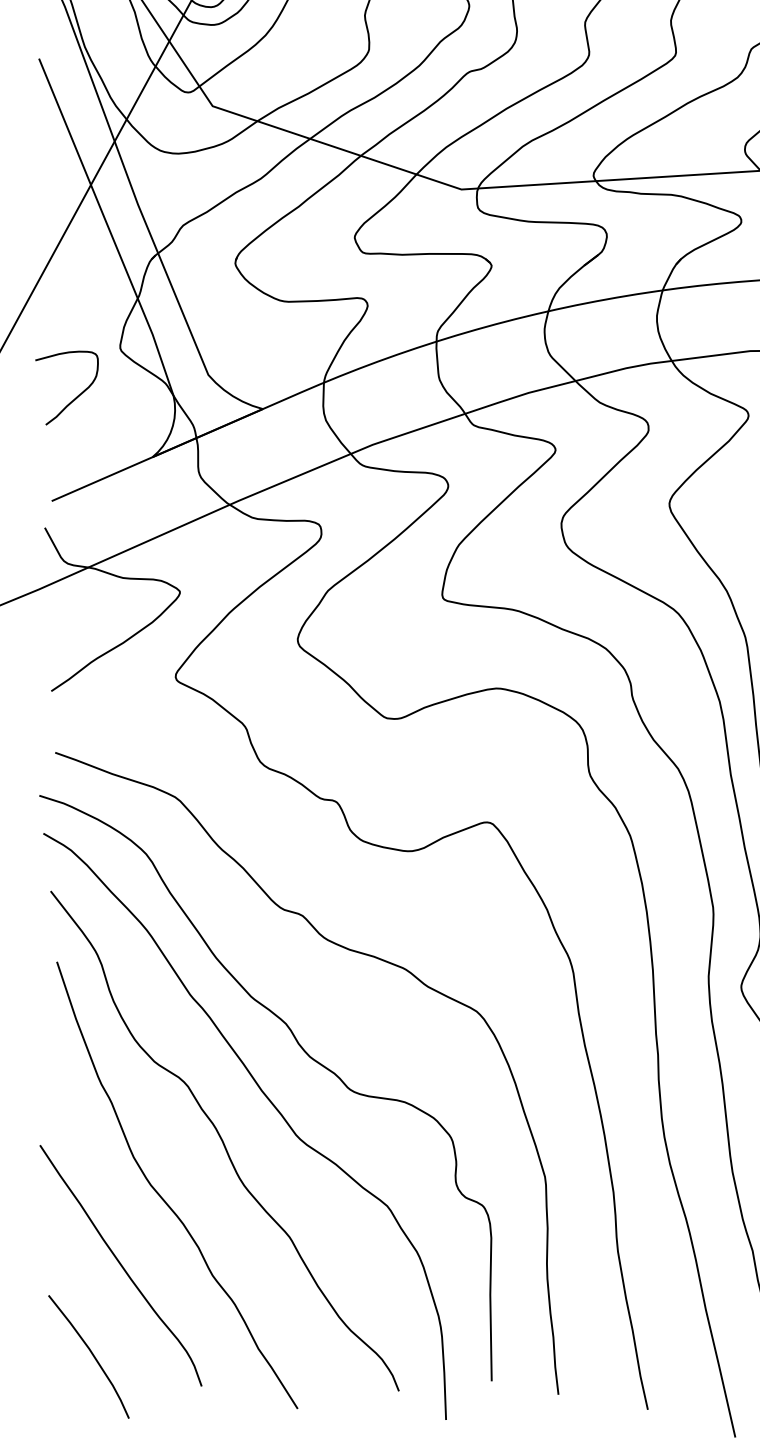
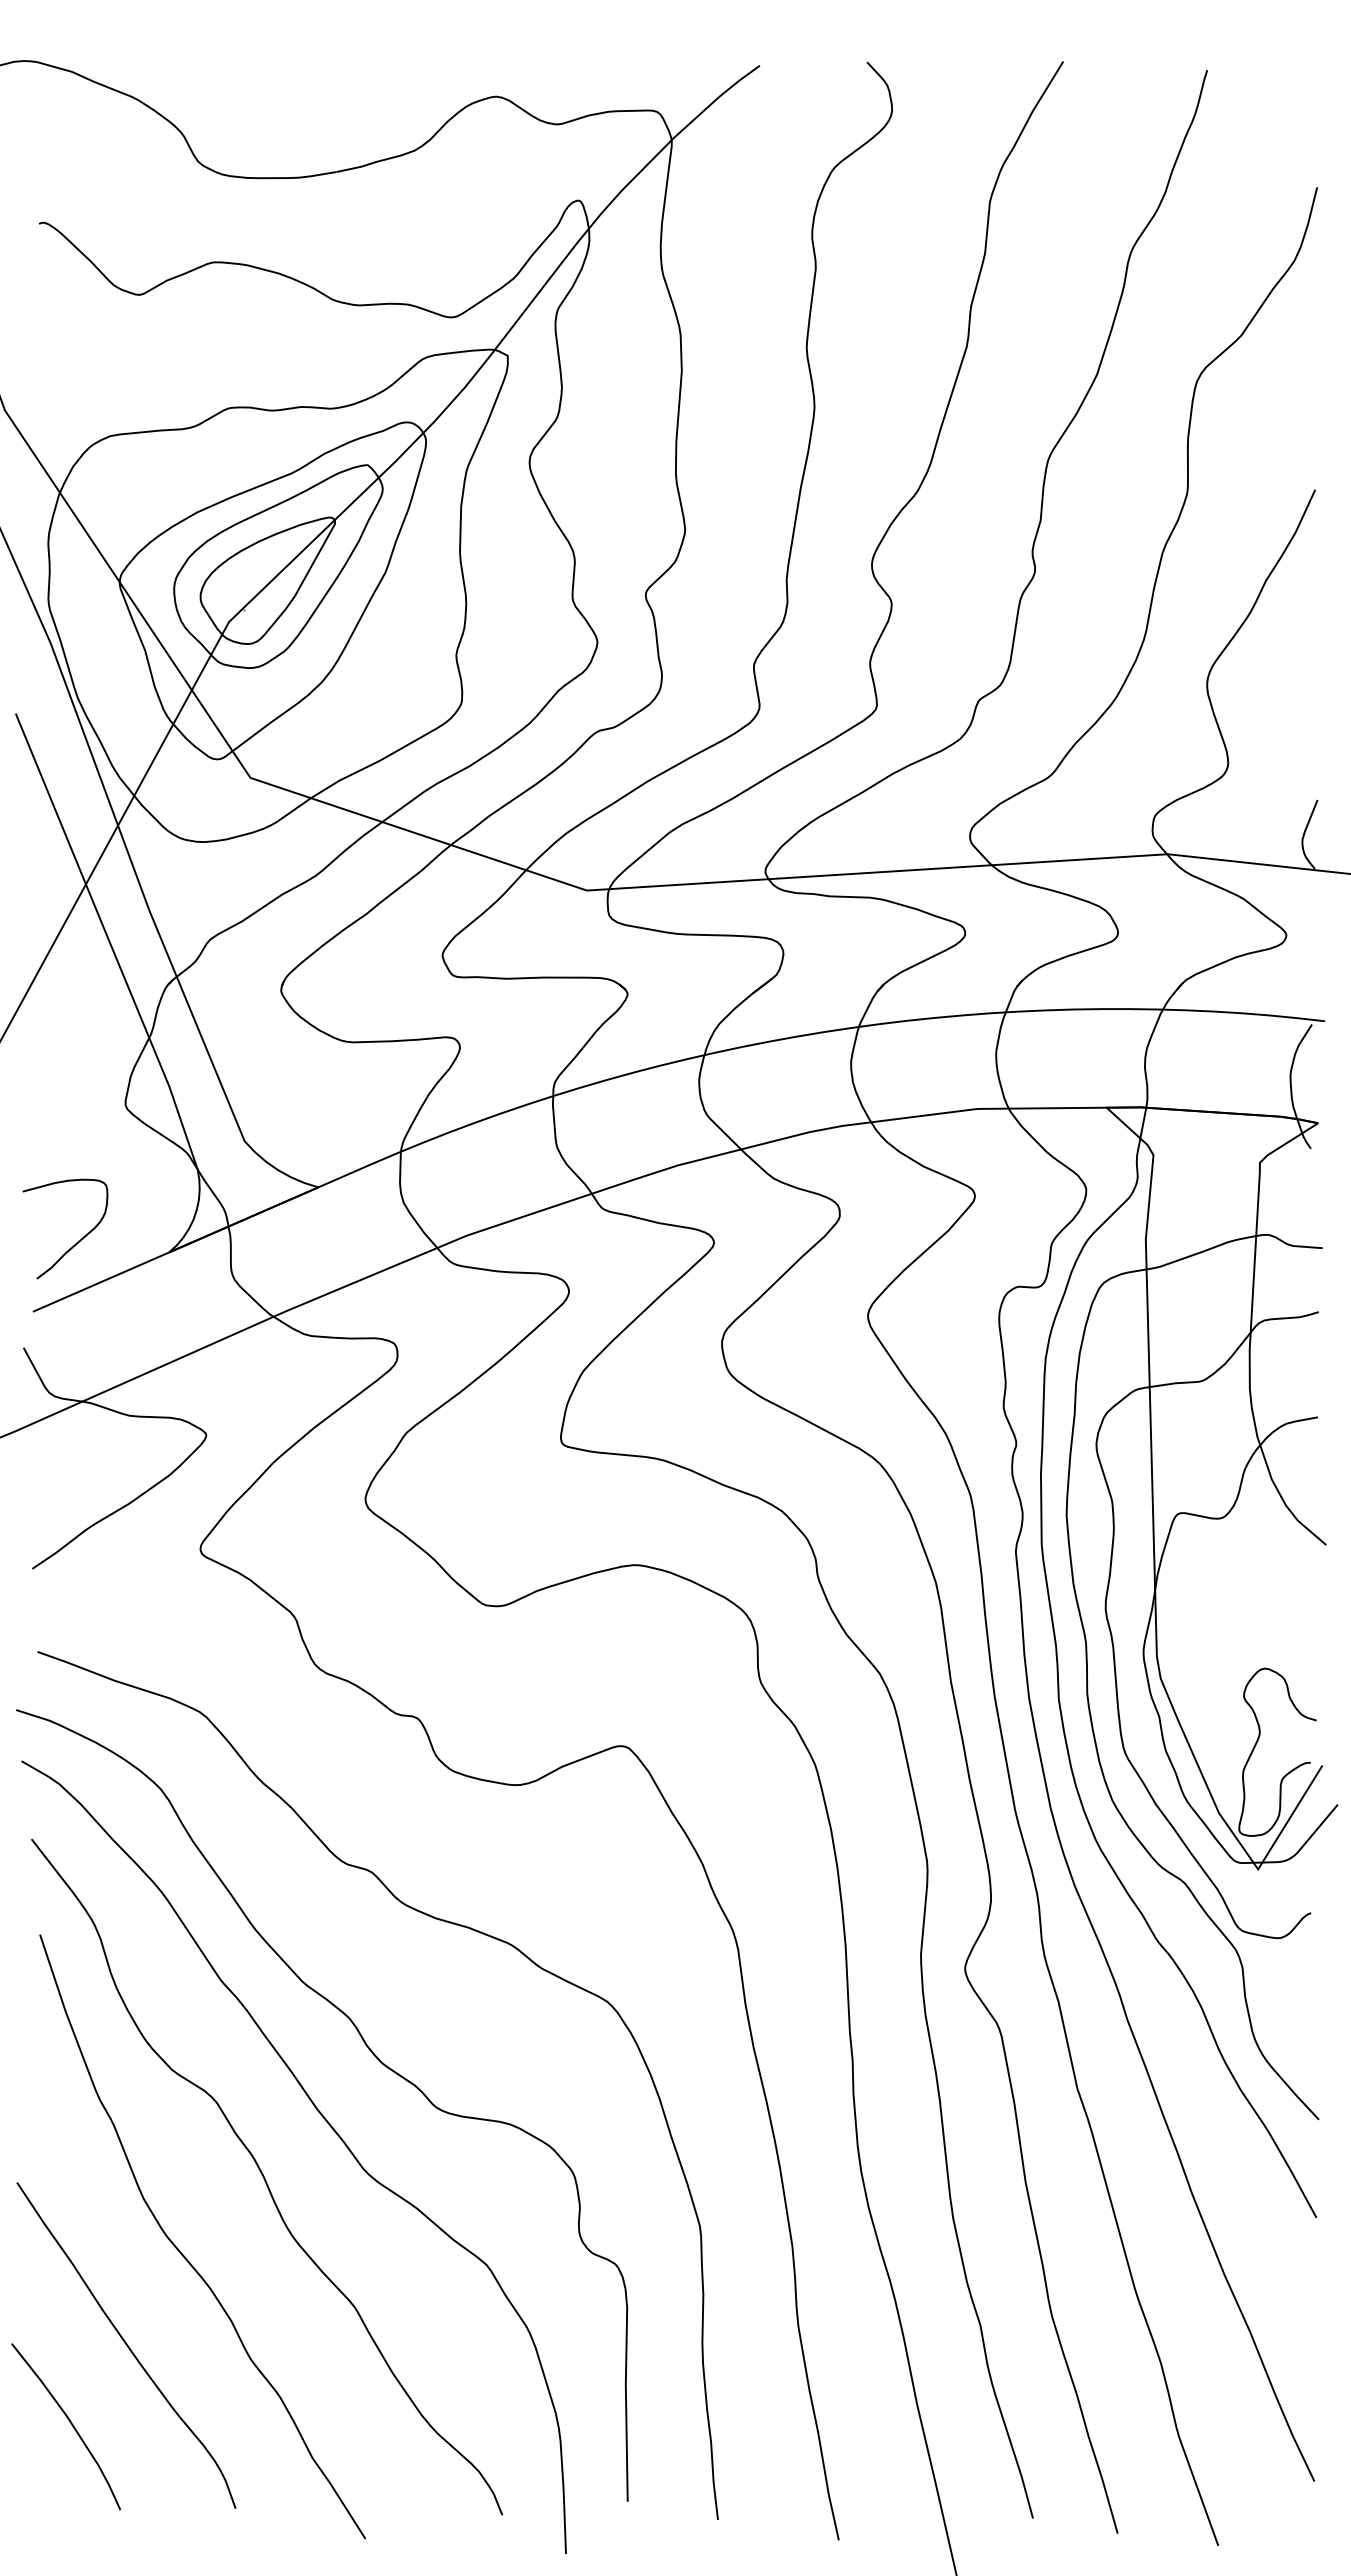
curve: (76, 396) -> (78, 1240), moved
curve: (91, 1353) -> (69, 2422), moved

